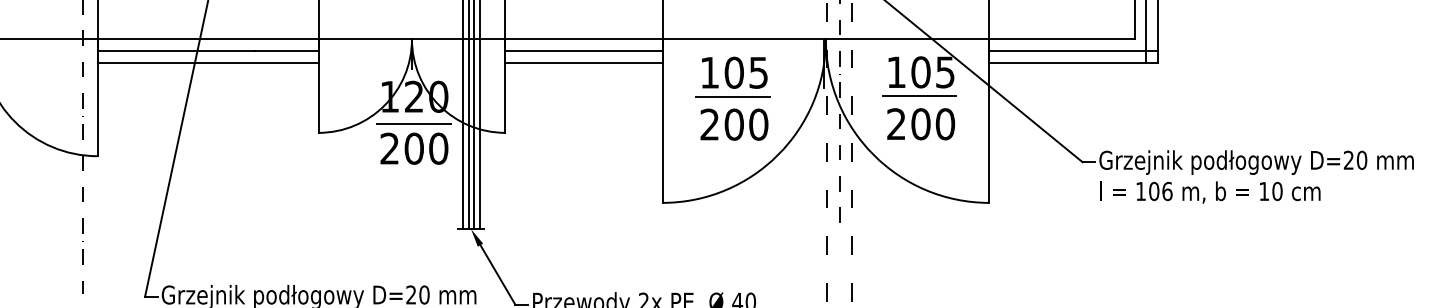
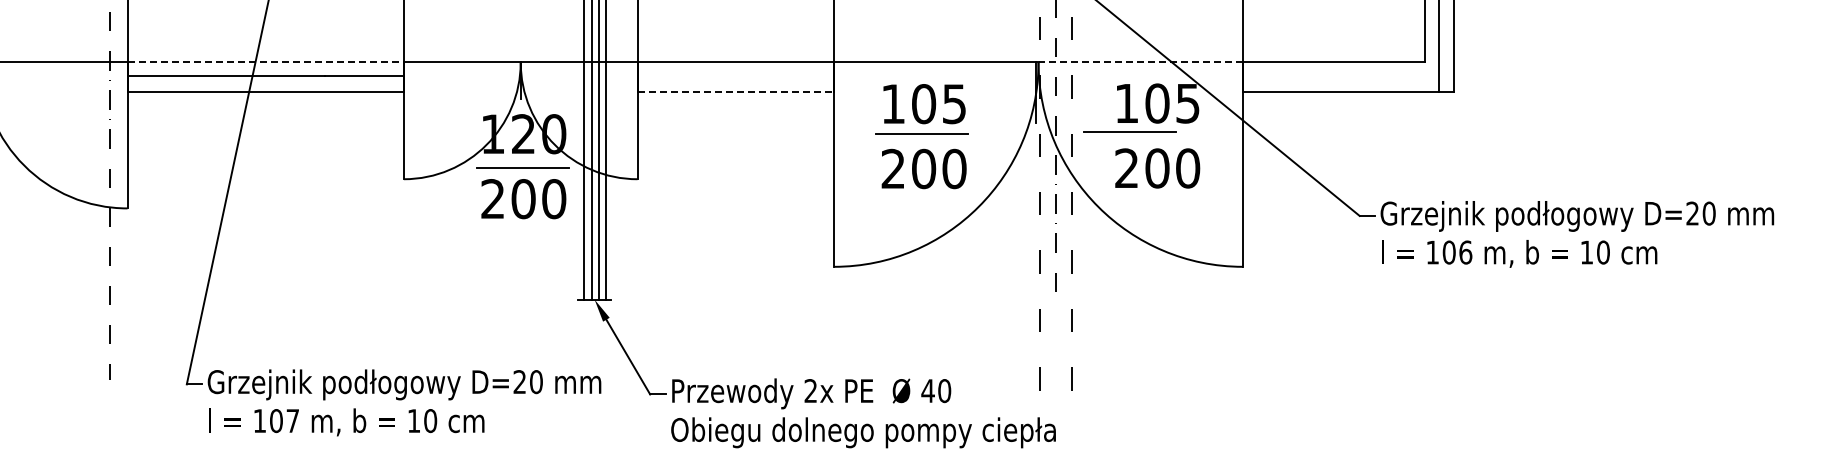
line: (208, 39) -> (266, 62), solid -> dashed
line: (907, 39) -> (1140, 62), solid -> dashed
line: (583, 50) -> (735, 76), removed
line: (1073, 50) -> (1348, 76), removed
line: (584, 62) -> (736, 91), solid -> dashed
line: (919, 96) -> (1129, 131), moved

